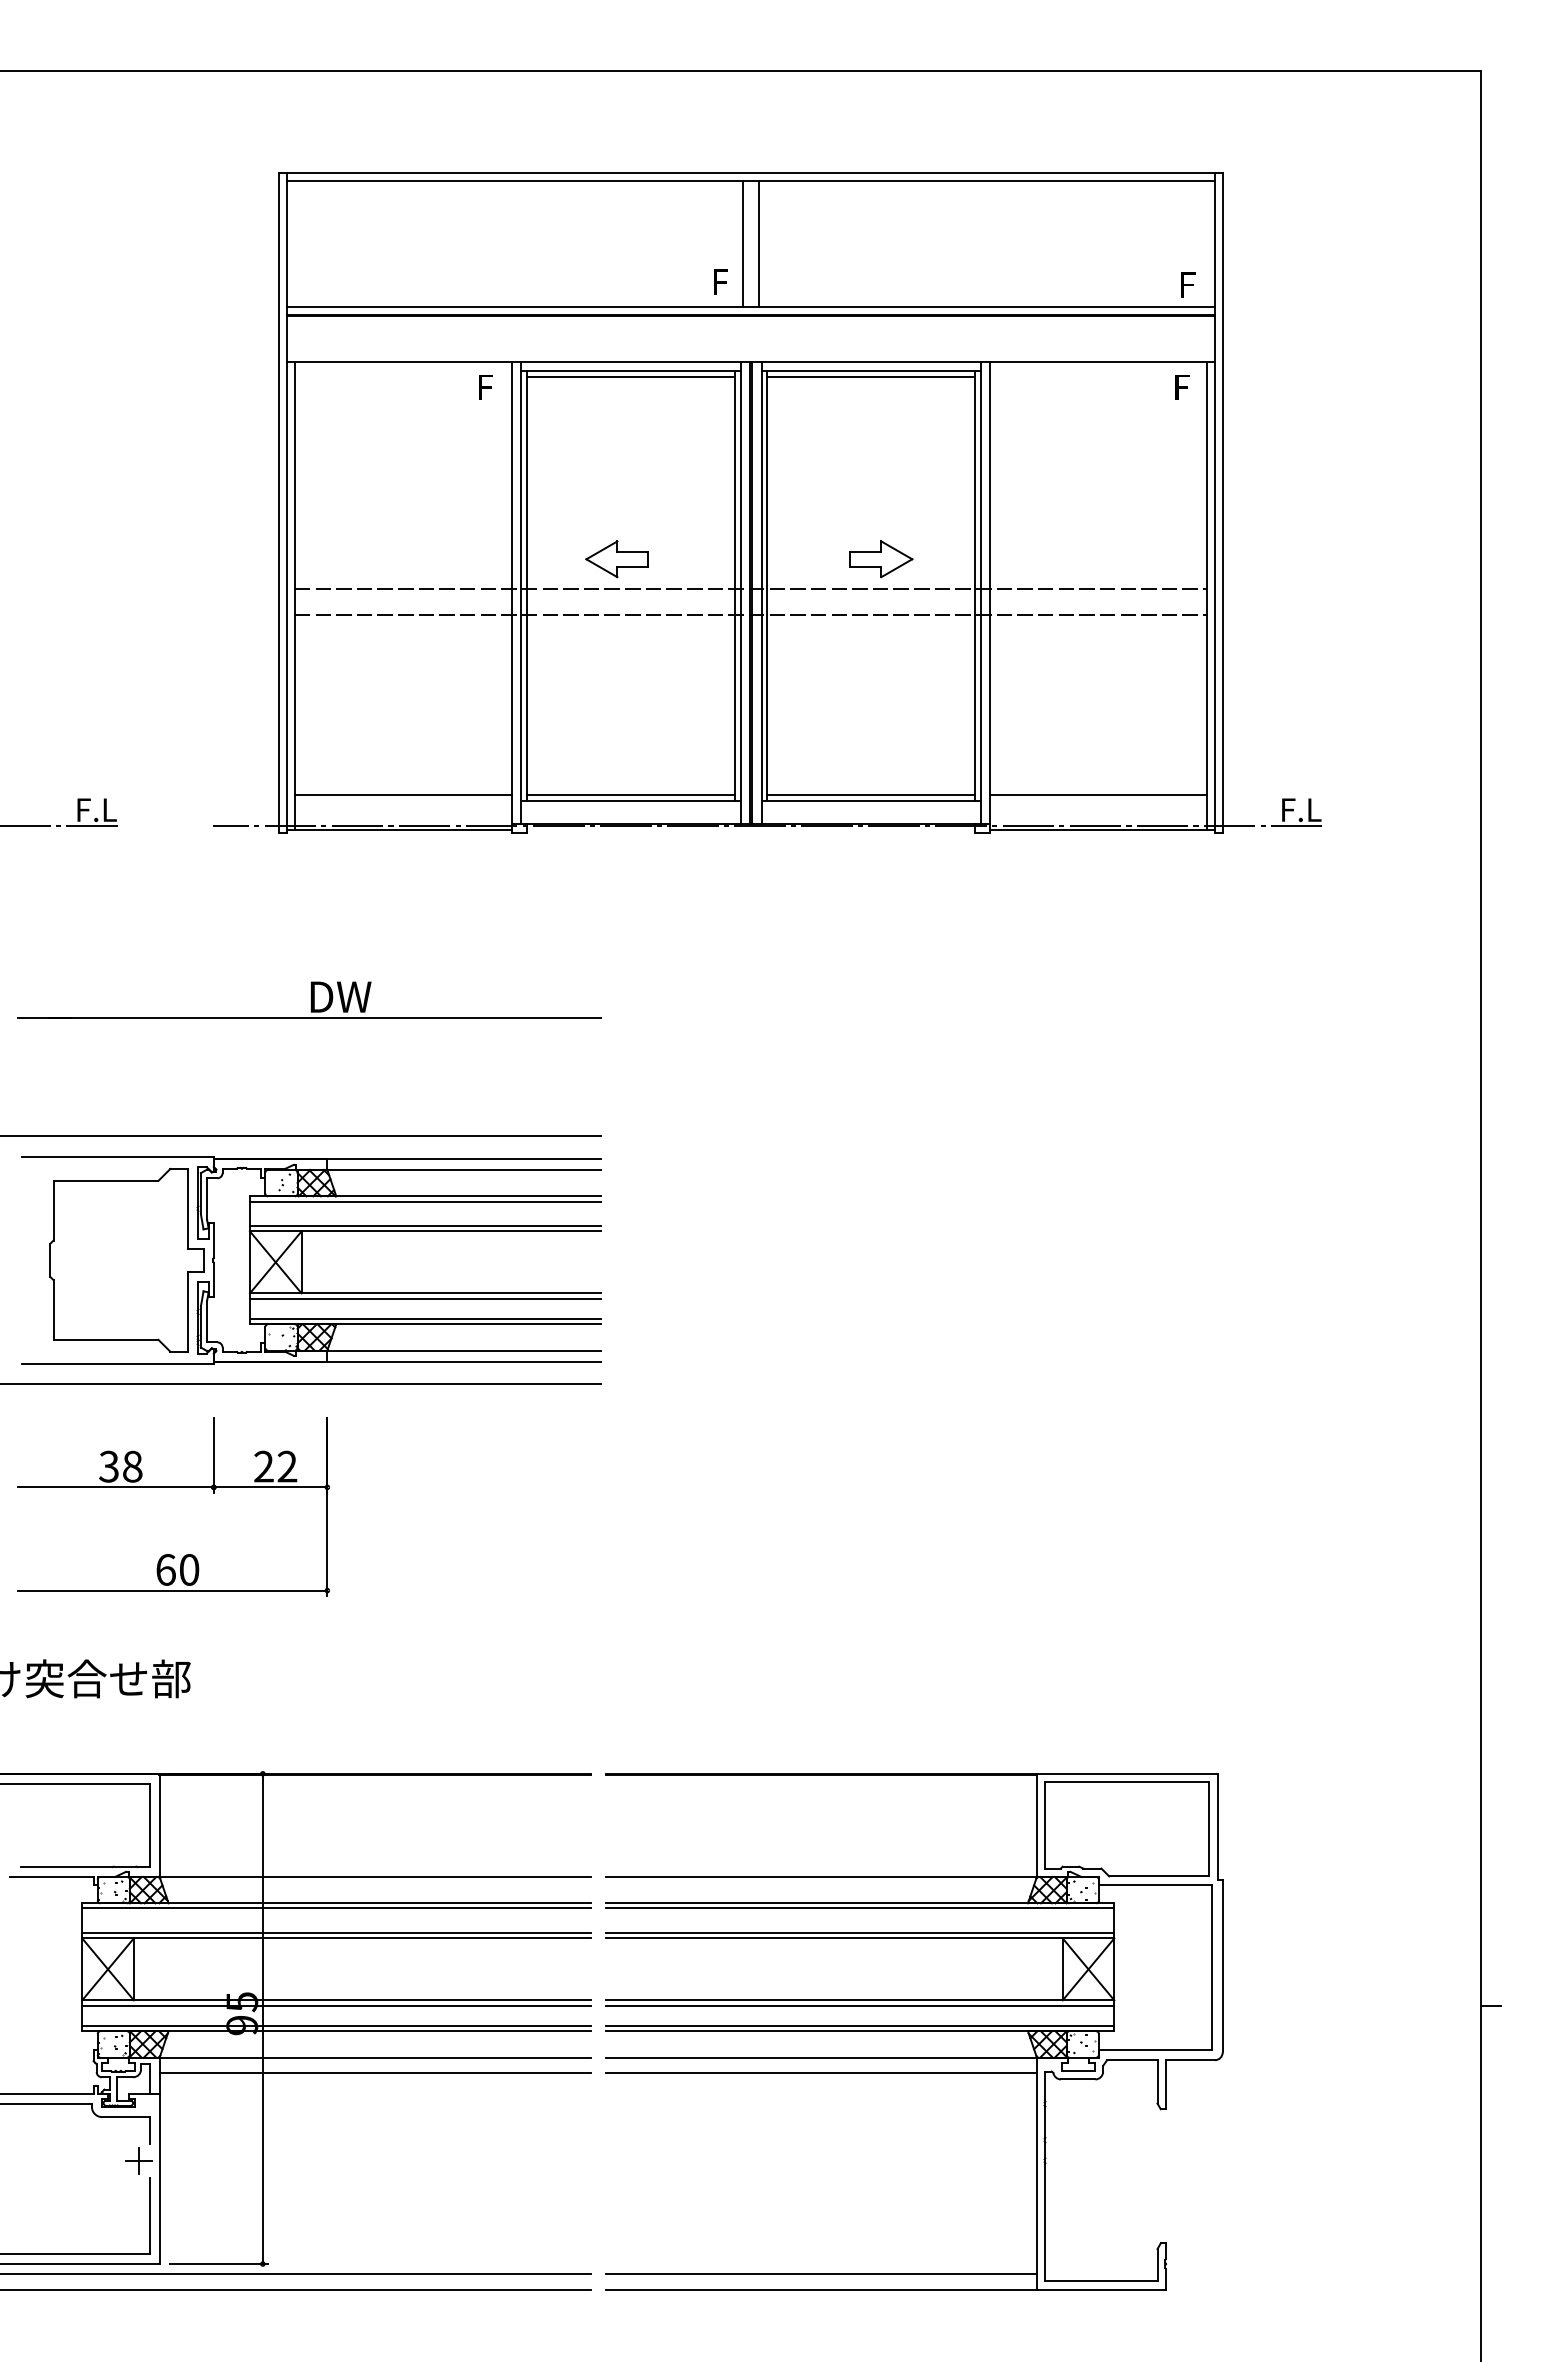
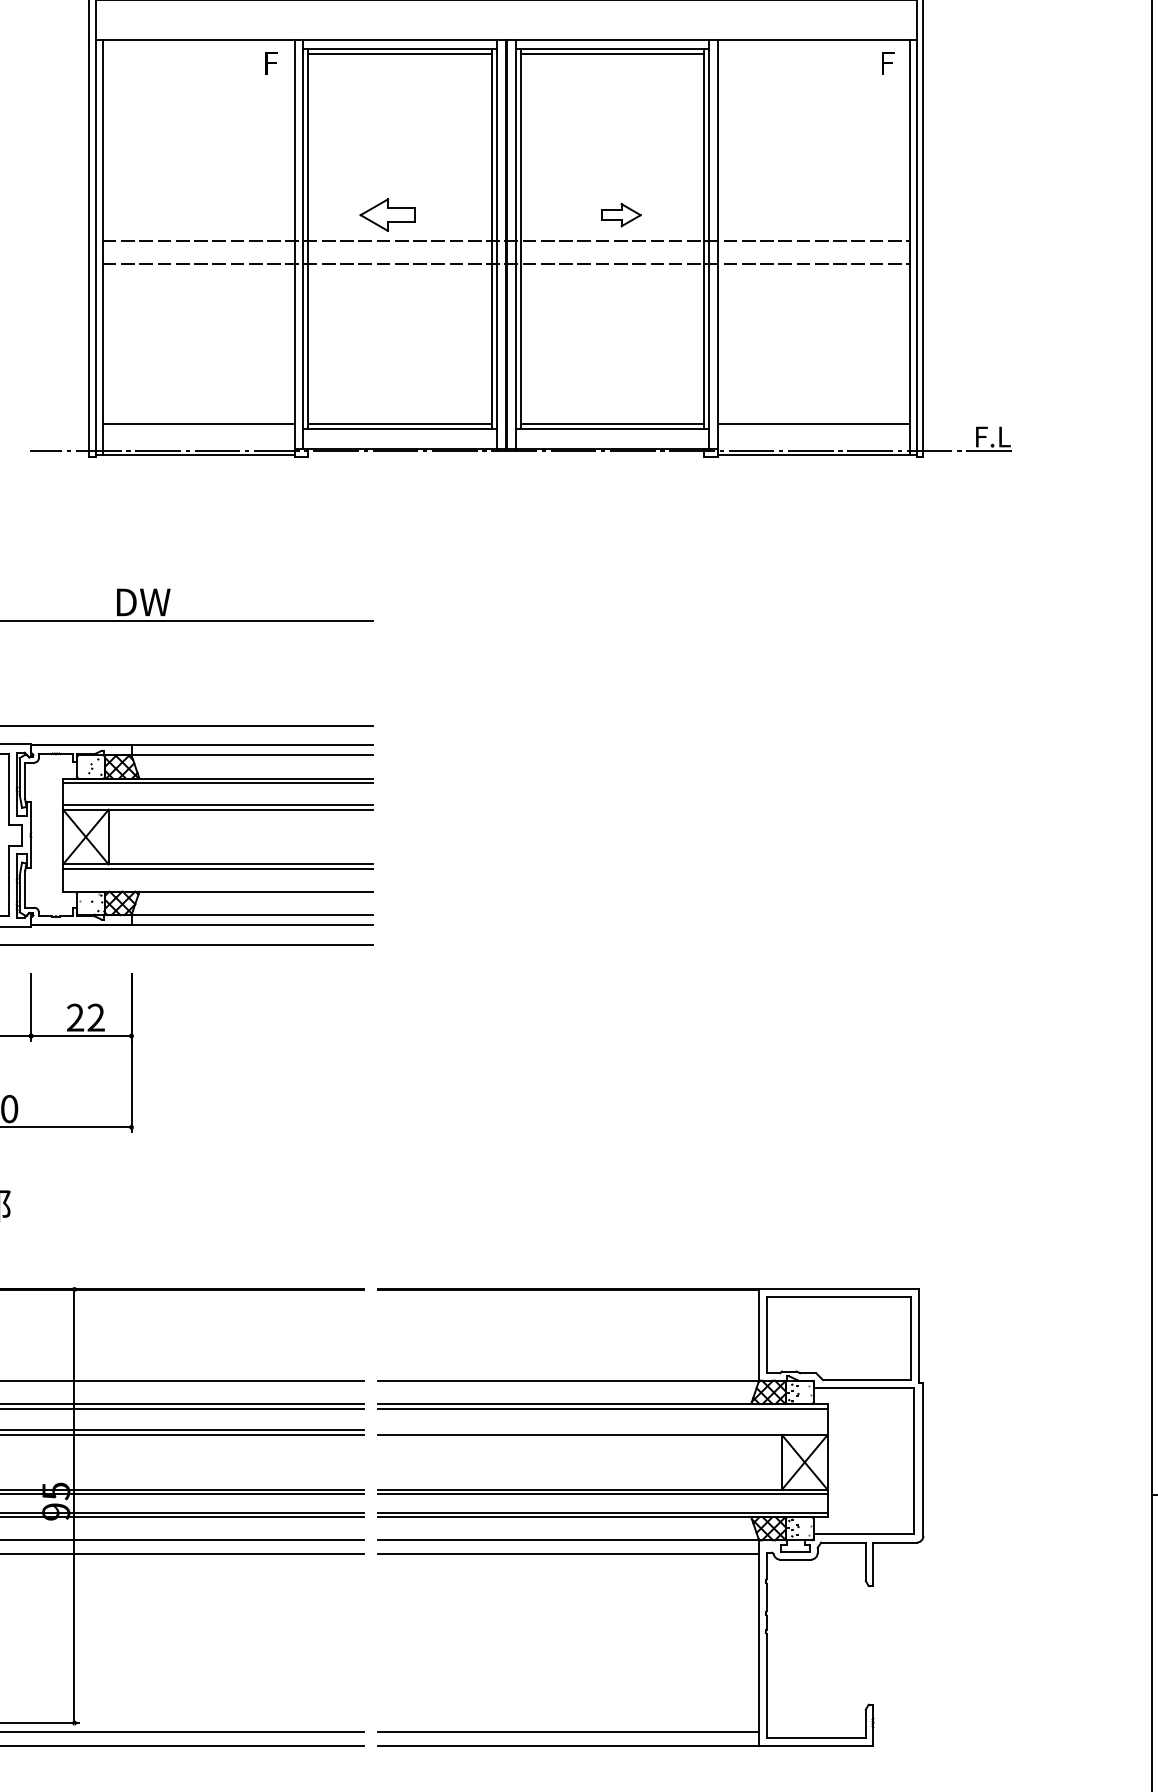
part: (881, 559) -> (621, 215), size x0.7
line: (424, 1319) -> (217, 887), removed
line: (860, 1933) -> (603, 1430), removed

